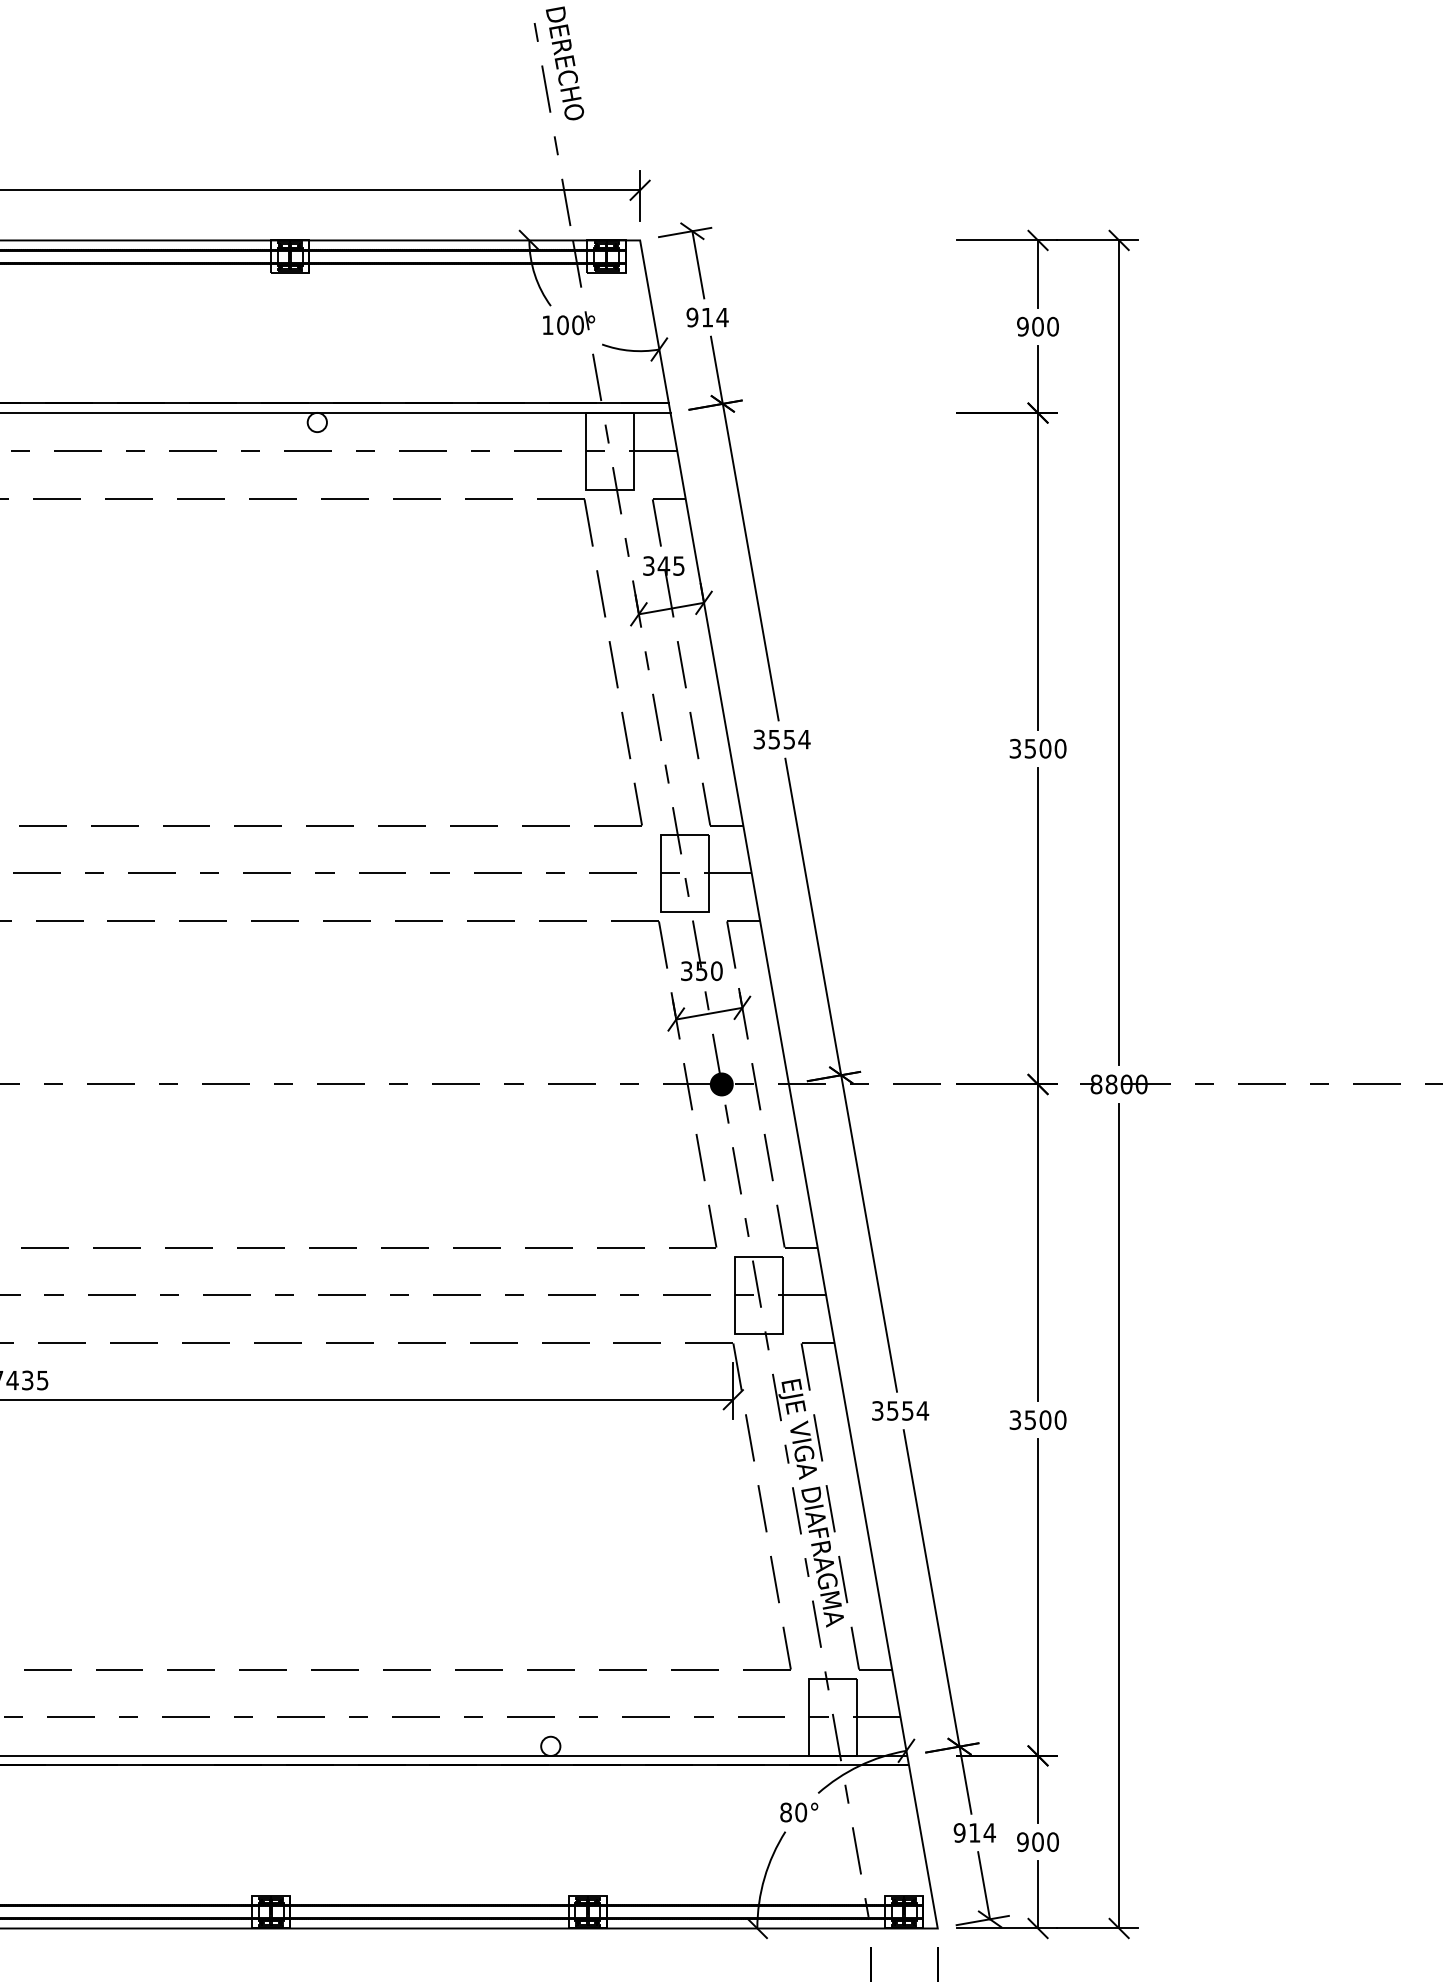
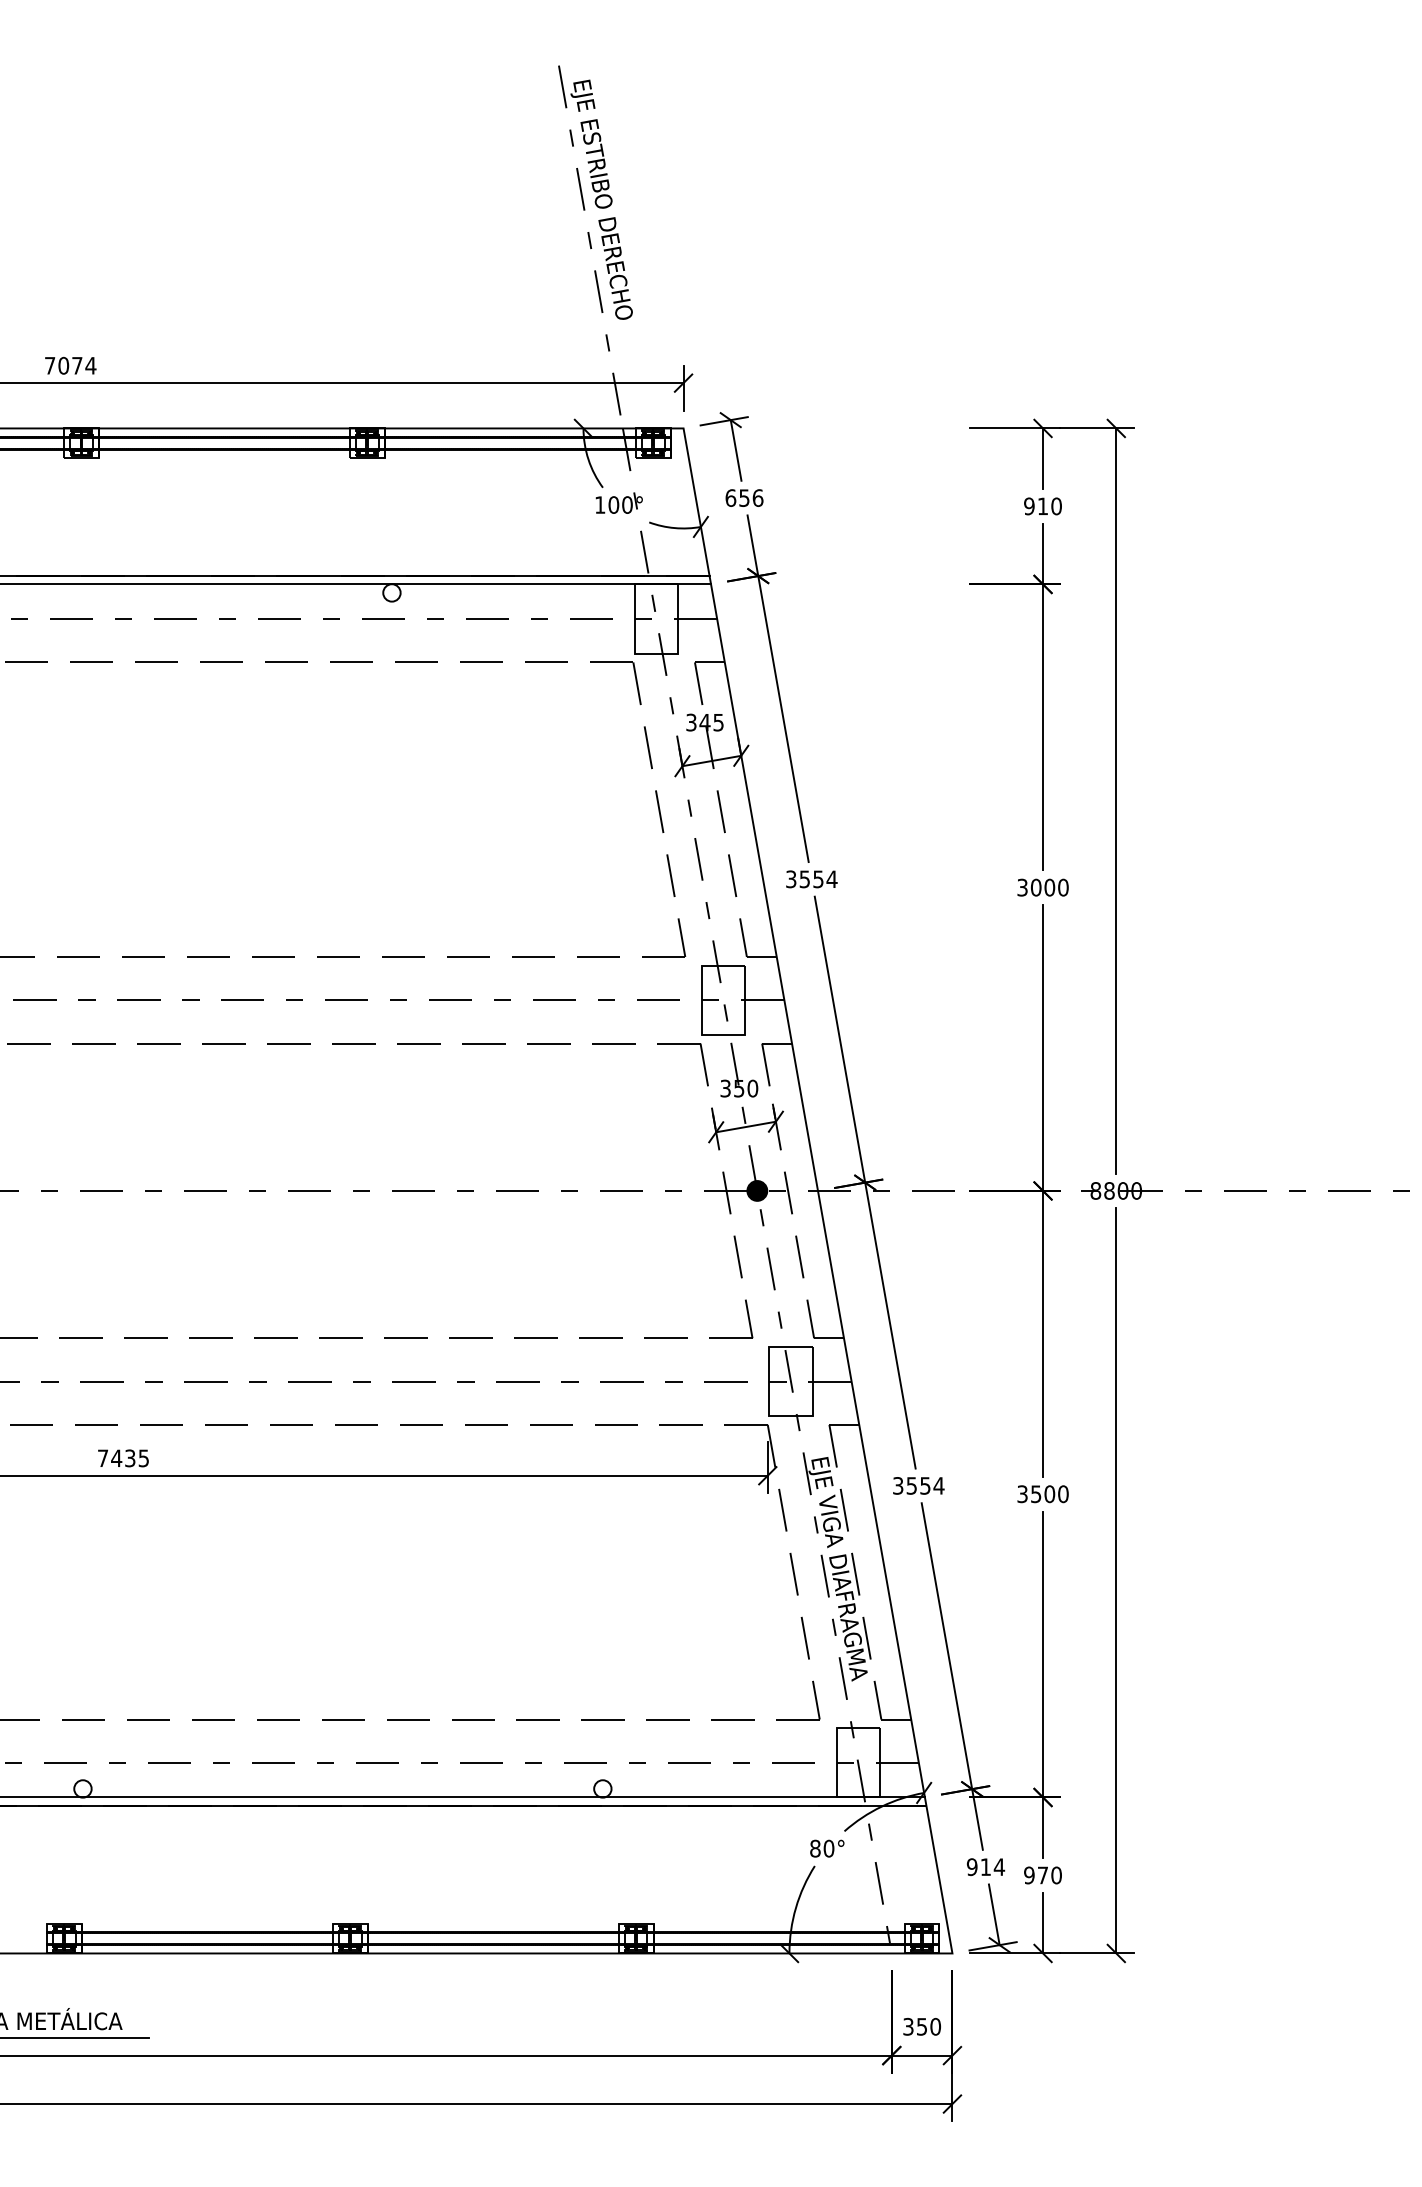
text: (707, 316) -> (744, 497), 914 -> 656
text: (1037, 326) -> (1042, 506), 900 -> 910
text: (1029, 748) -> (1035, 887), 3500 -> 3000
text: (1037, 1842) -> (1042, 1875), 900 -> 970

